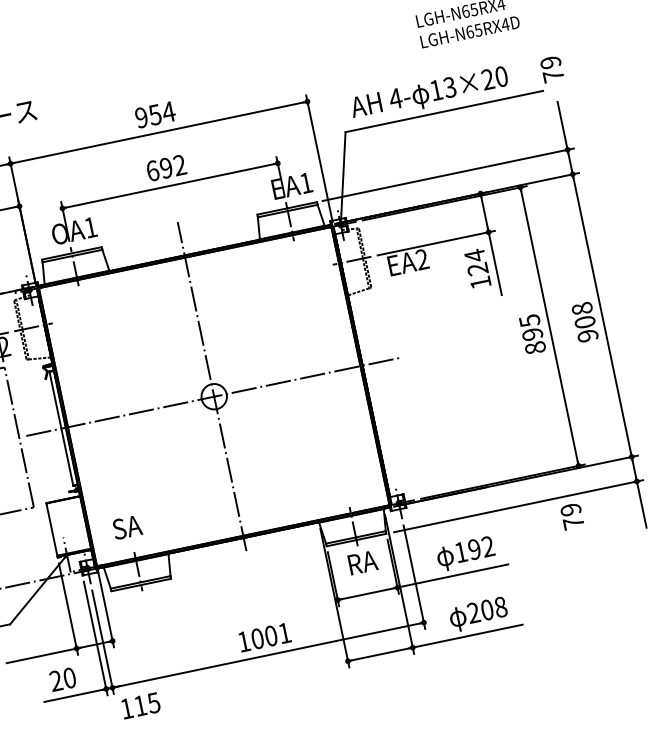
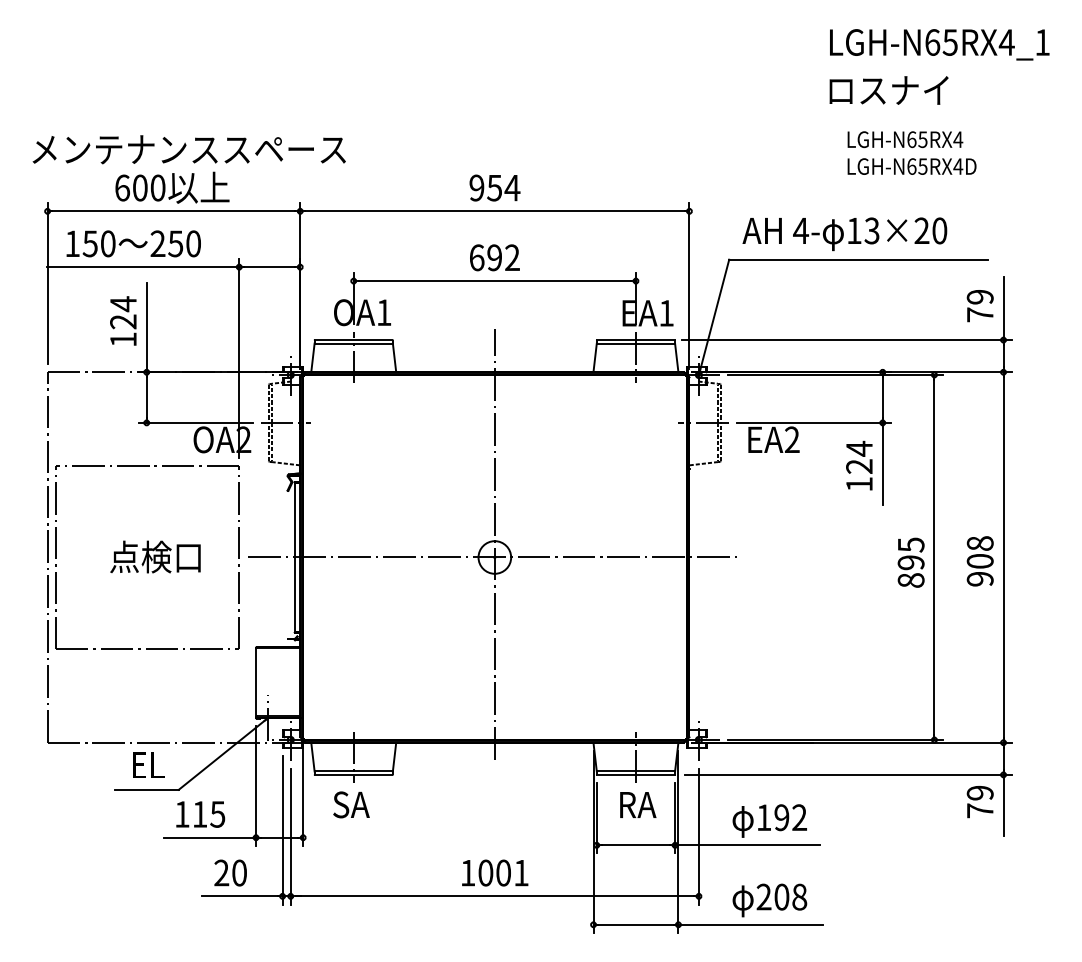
text: (551, 69) -> (979, 306), moved
text: (571, 517) -> (979, 802), moved
text: (127, 527) -> (351, 804), moved
text: (140, 705) -> (200, 814), moved

